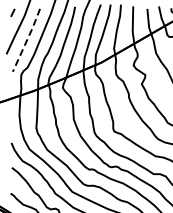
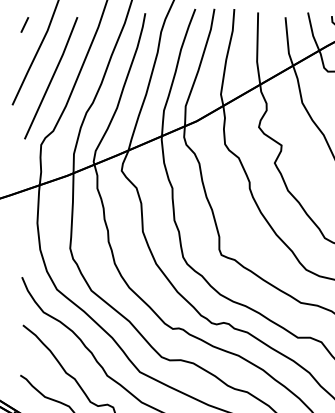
line: (26, 40) -> (51, 78), dashed -> solid

